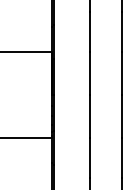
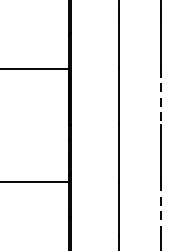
line: (122, 73) -> (161, 97), solid -> dashed
line: (122, 157) -> (161, 208), solid -> dashed

